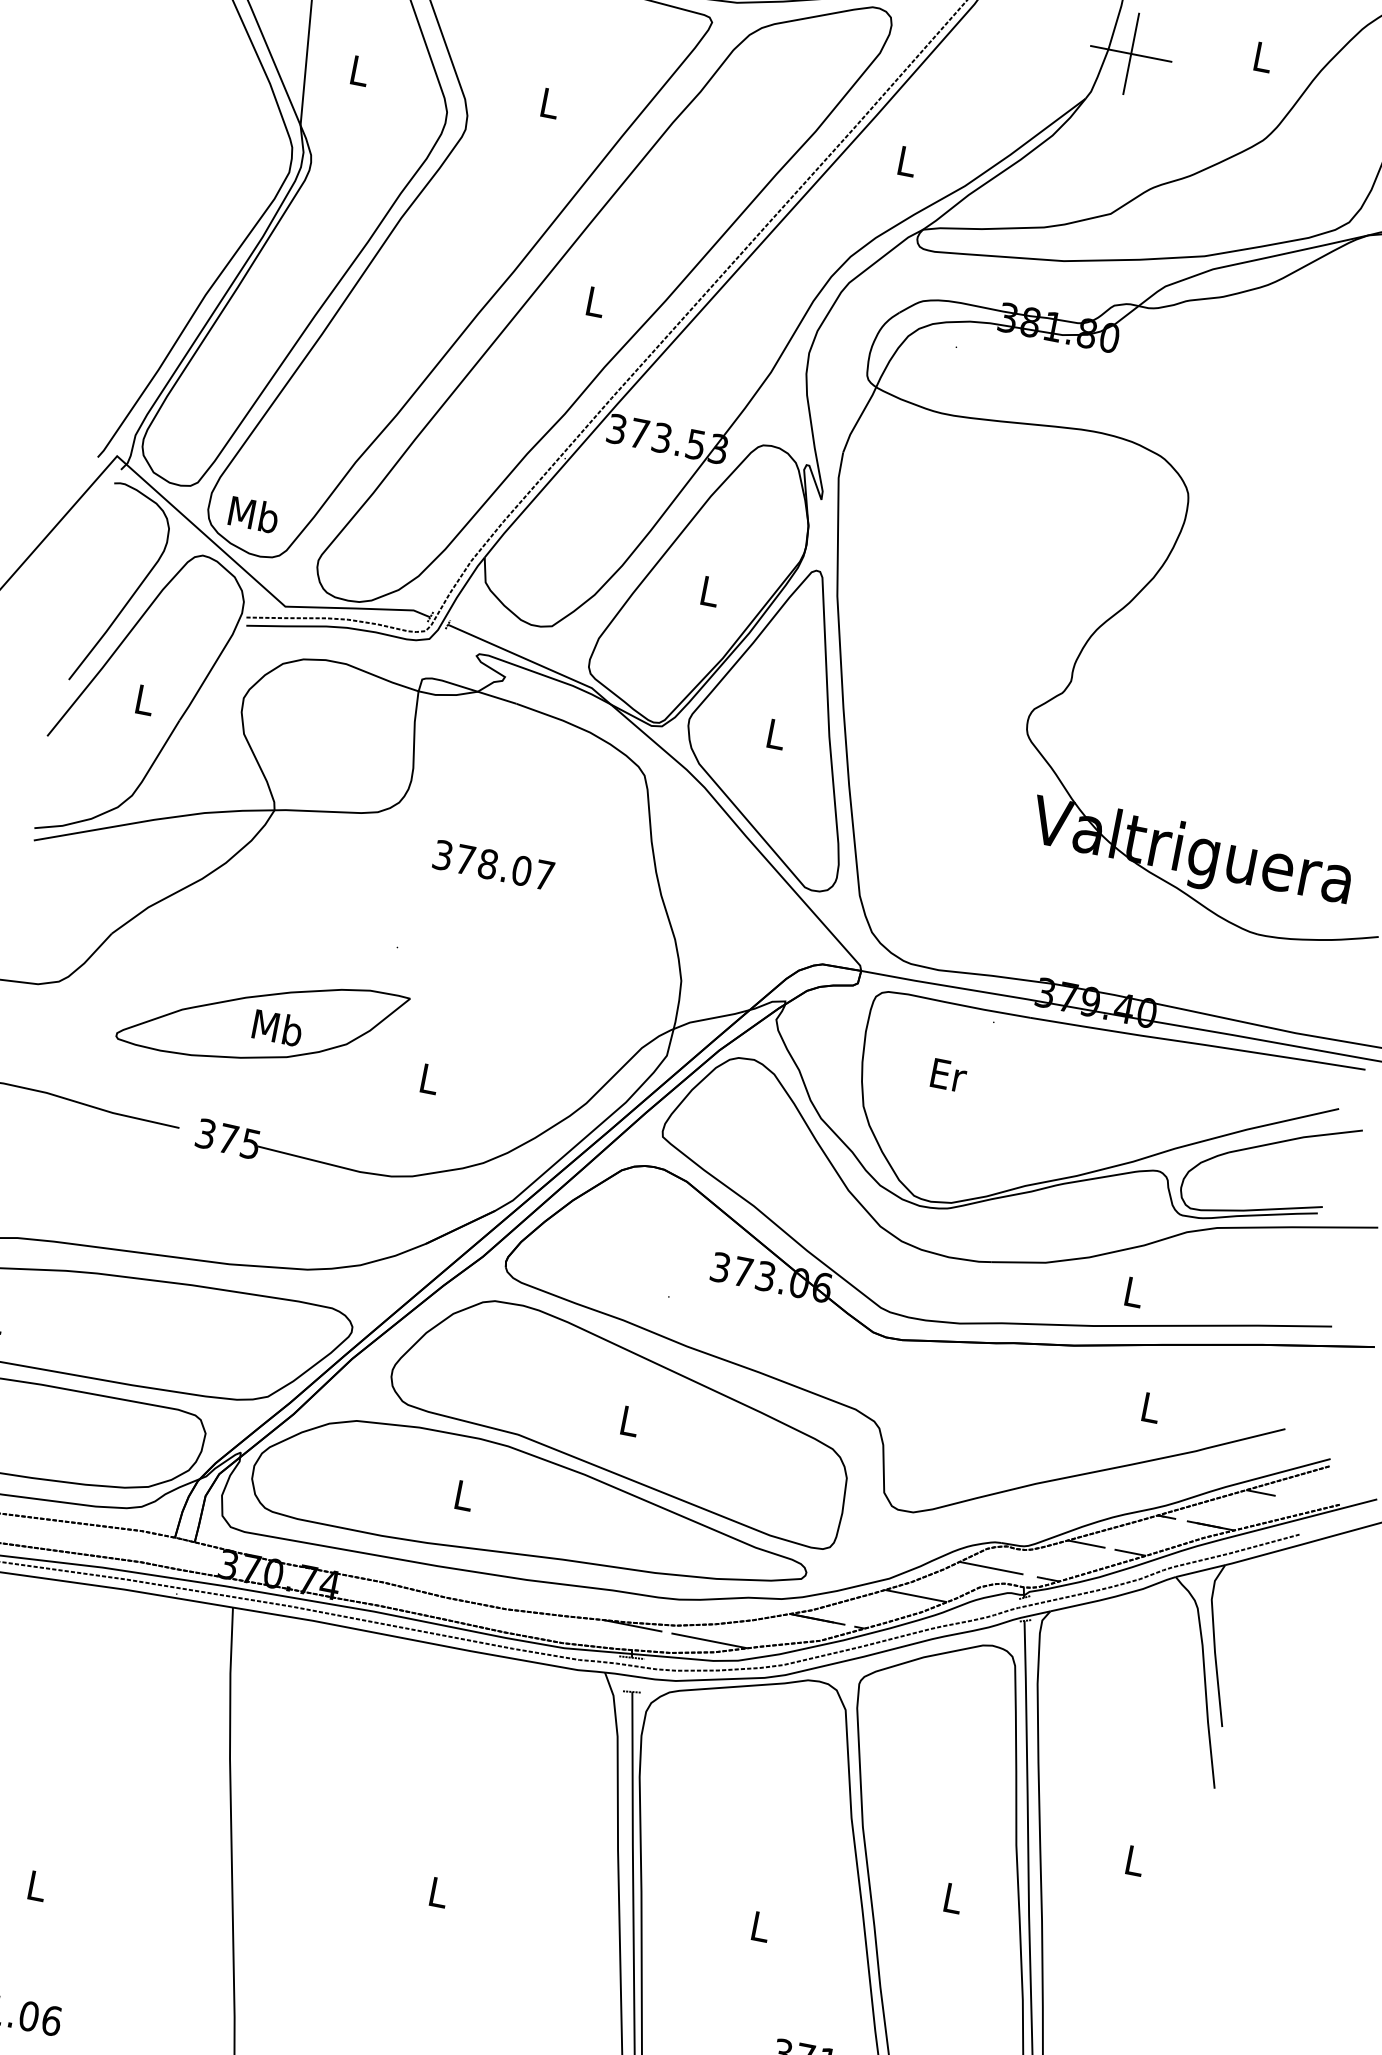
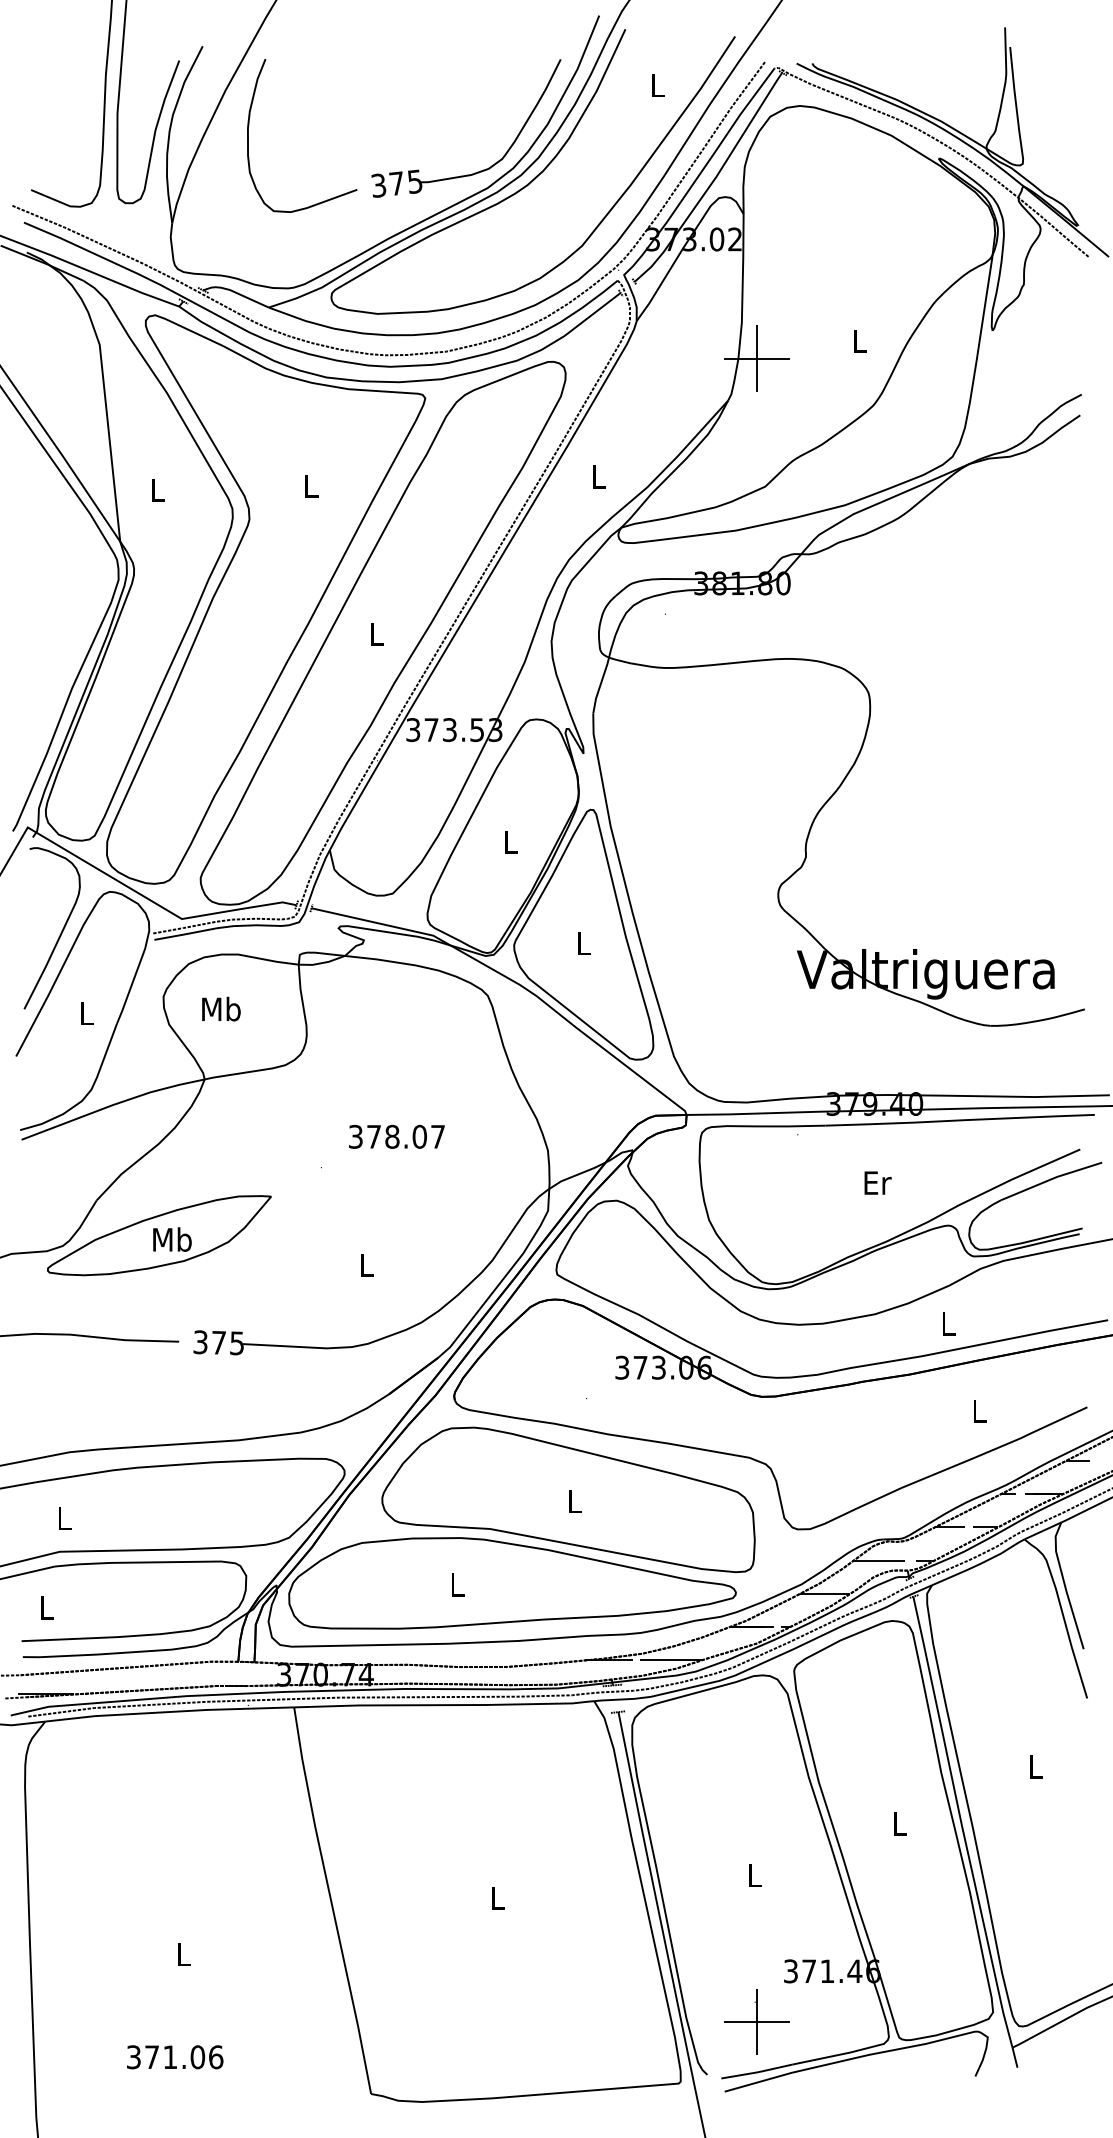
text: (254, 513) -> (221, 1008), moved
text: (493, 864) -> (396, 1136), moved
part: (262, 1019) -> (159, 1235), moved
text: (948, 1074) -> (877, 1182), moved

